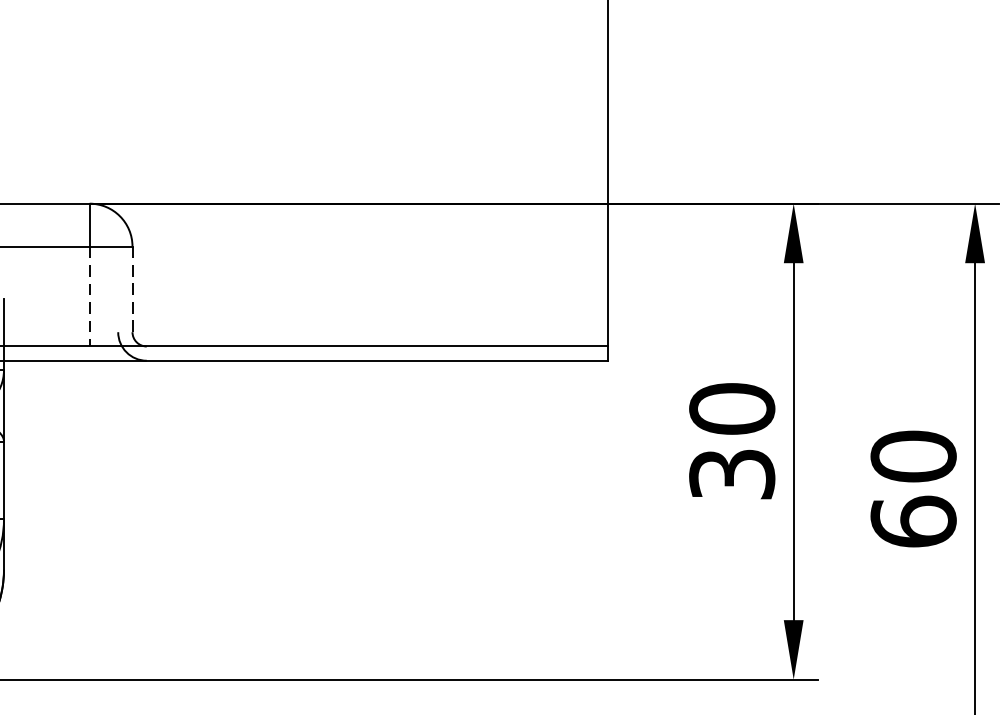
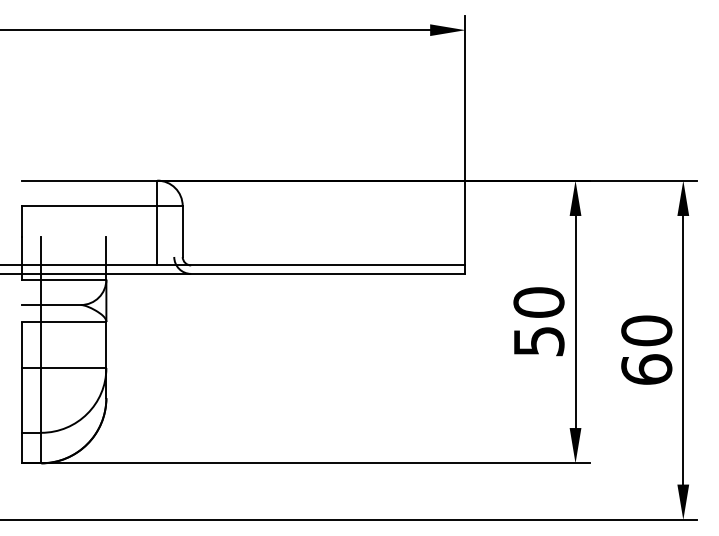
line: (132, 289) -> (182, 231), dashed -> solid
line: (90, 296) -> (157, 235), dashed -> solid
text: (731, 472) -> (538, 340), 30 -> 50

